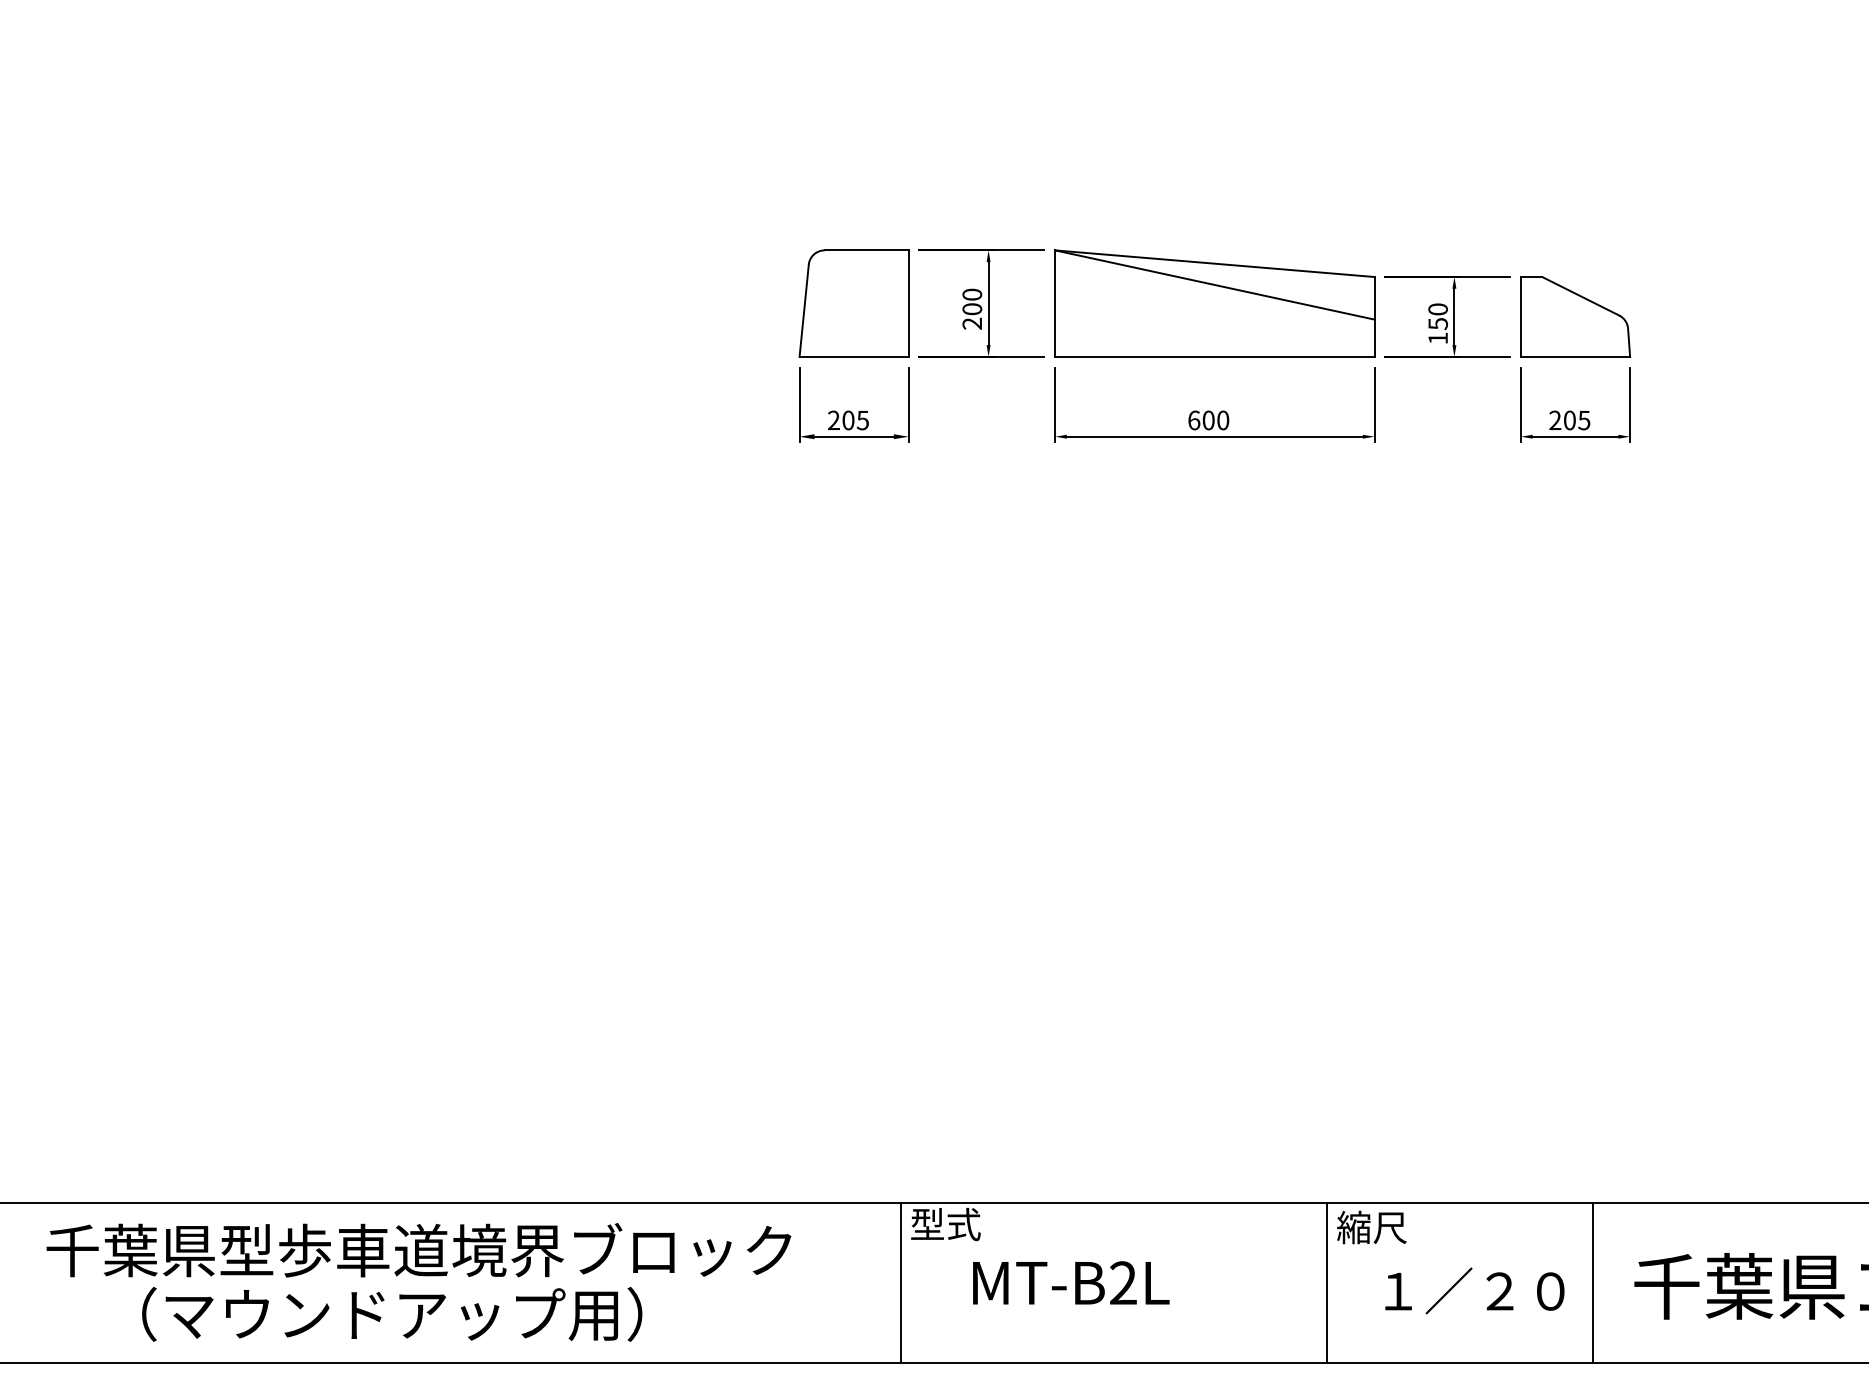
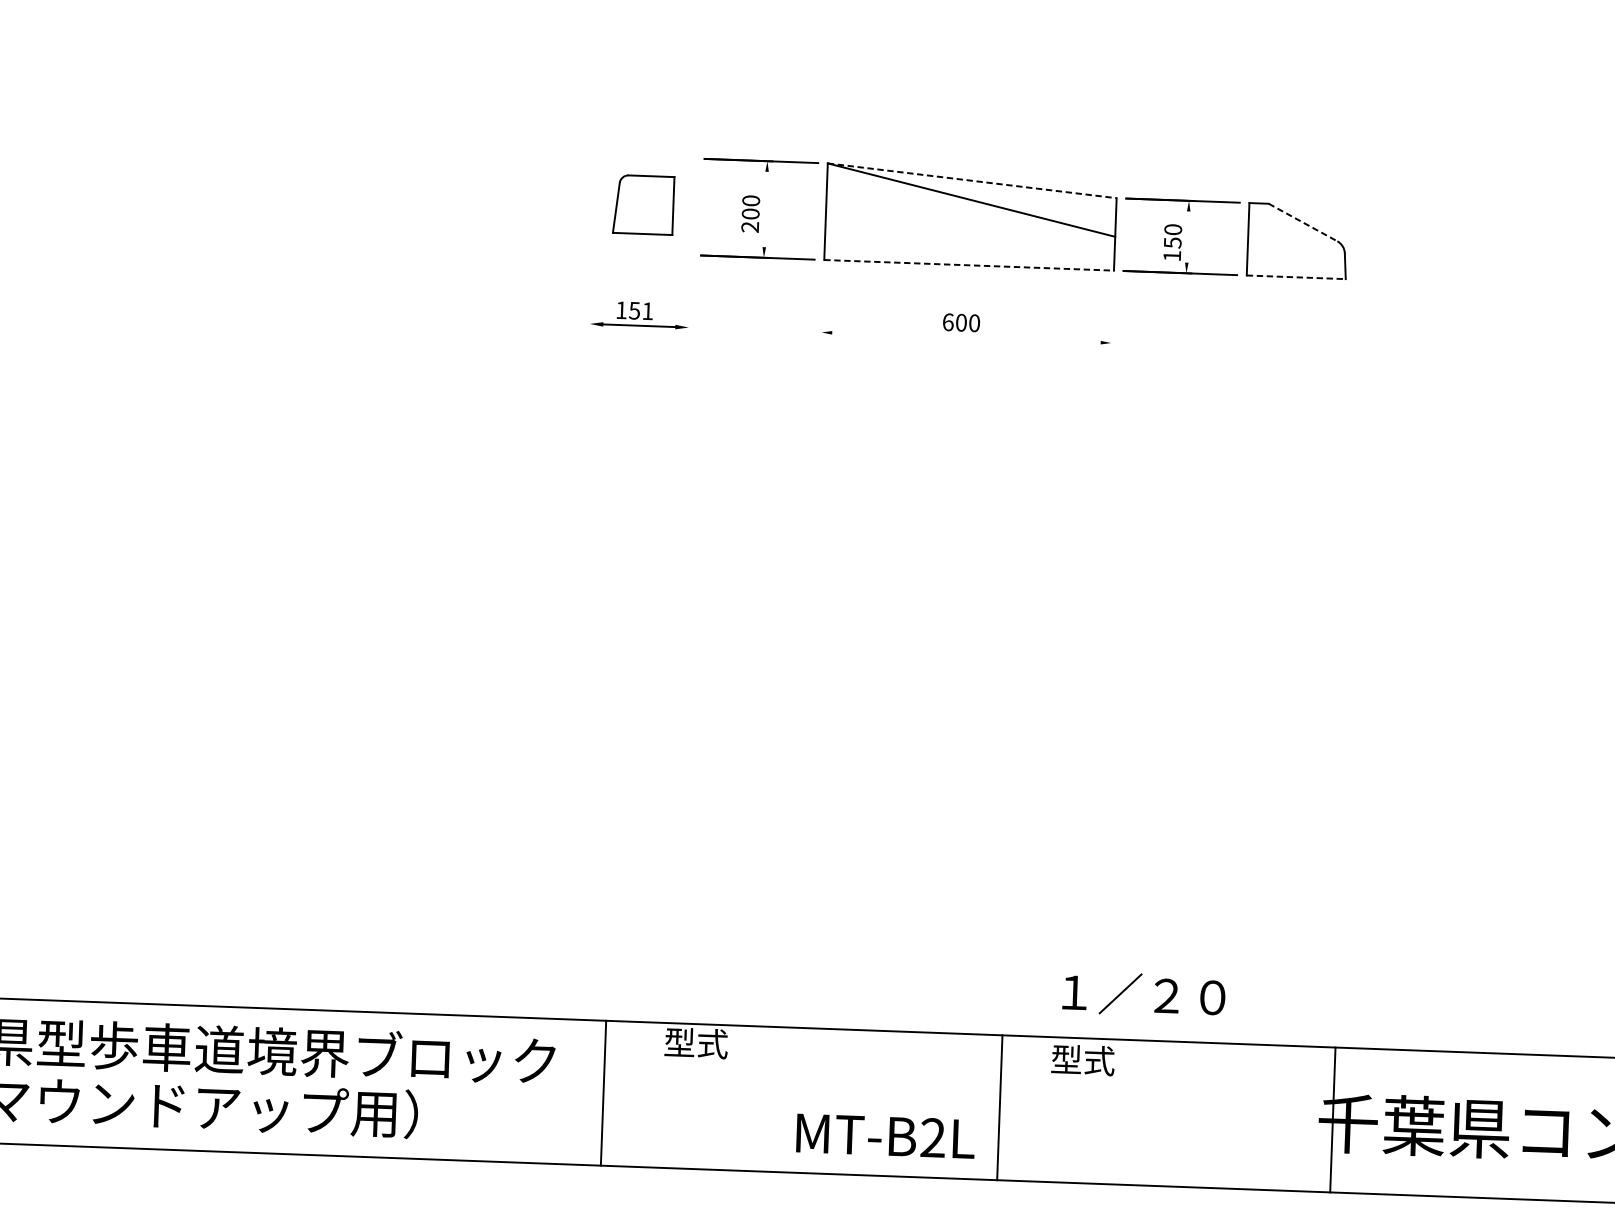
line: (1215, 263) -> (972, 180), solid -> dashed
line: (1581, 296) -> (1303, 222), solid -> dashed
part: (853, 303) -> (643, 204), size x0.6
line: (988, 303) -> (765, 209), removed
line: (1454, 316) -> (1187, 236), removed
line: (1214, 356) -> (968, 264), solid -> dashed
line: (1575, 356) -> (1296, 276), solid -> dashed
line: (799, 404) -> (590, 294), removed
line: (908, 404) -> (689, 298), removed
line: (1055, 404) -> (823, 303), removed
line: (1374, 404) -> (1112, 313), removed
part: (1571, 410) -> (1290, 325), removed
text: (848, 420) -> (634, 310), 205 -> 151
line: (1214, 436) -> (966, 337), removed
text: (1372, 1227) -> (1083, 1060), 縮尺 -> 型式
text: (1071, 1282) -> (886, 1135), moved
line: (900, 1283) -> (603, 1093), moved
line: (1326, 1283) -> (999, 1108), moved
line: (1592, 1283) -> (1332, 1120), moved
text: (1474, 1290) -> (1143, 994), moved

